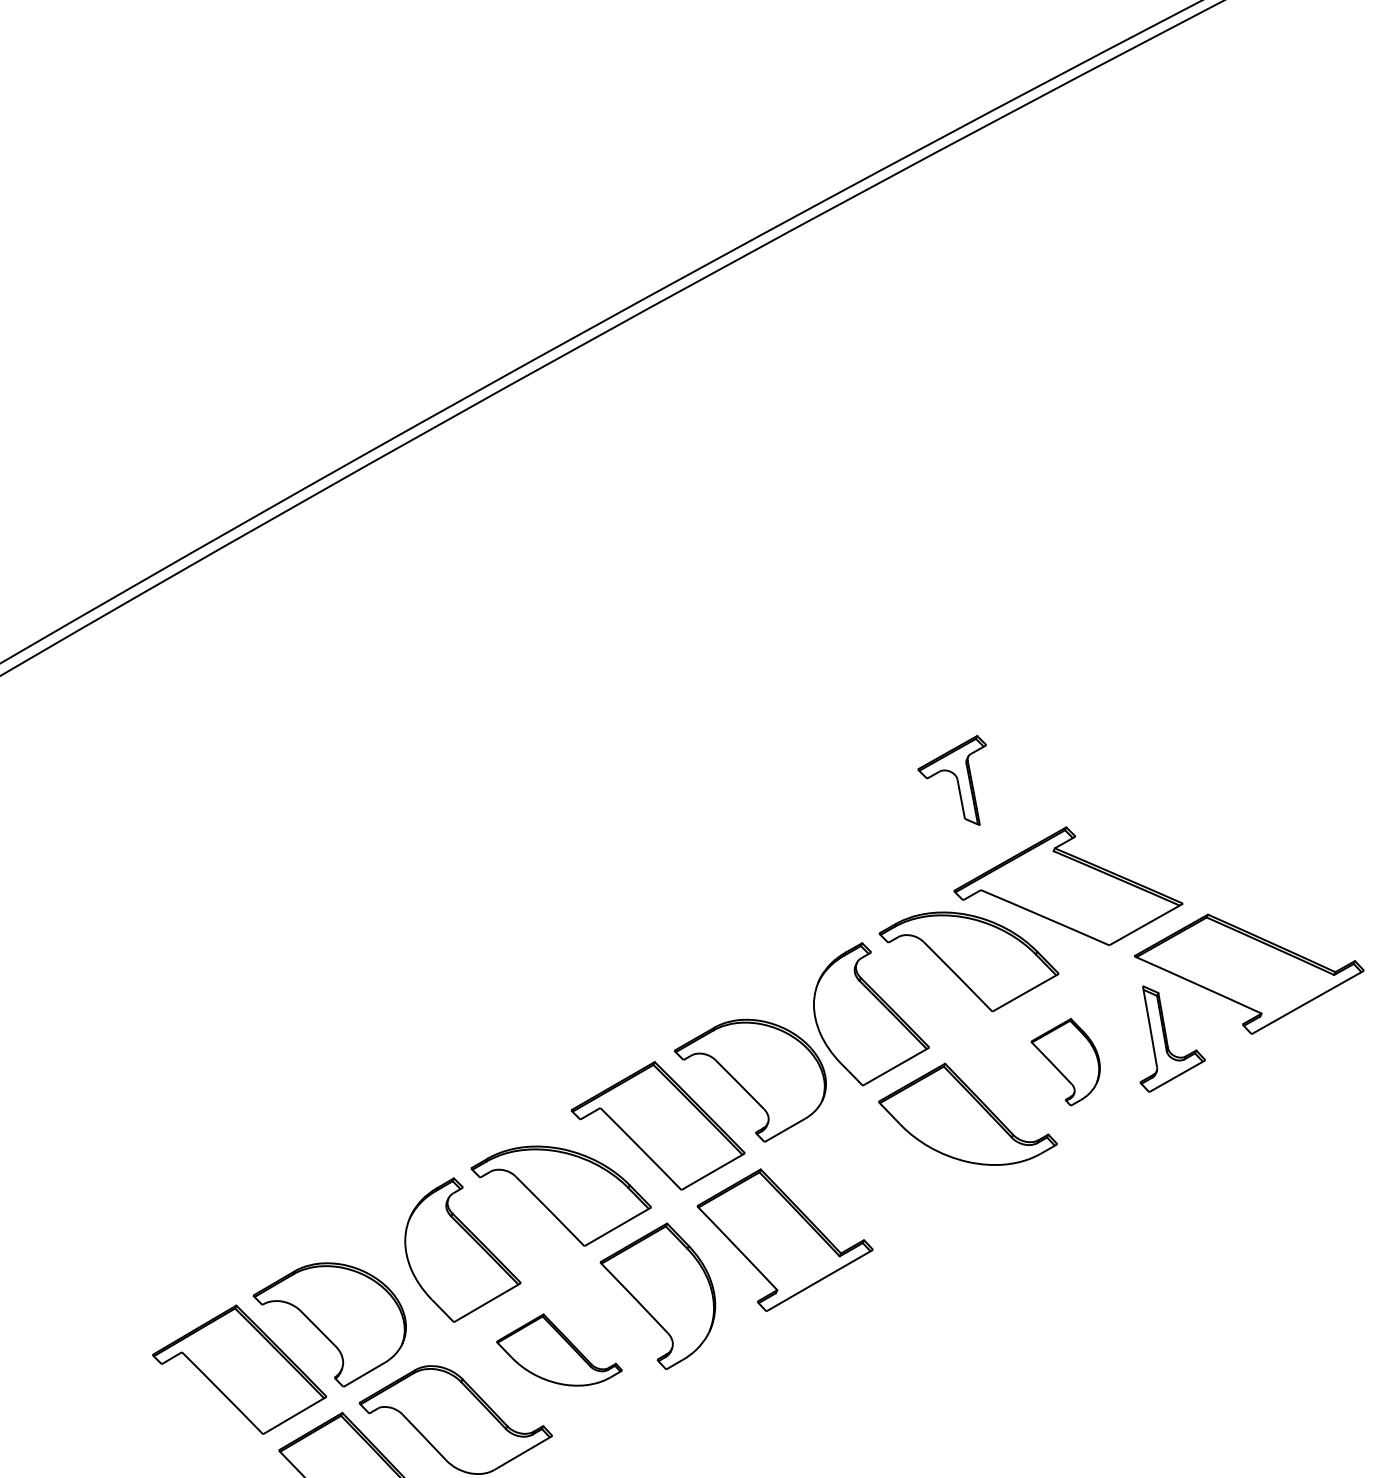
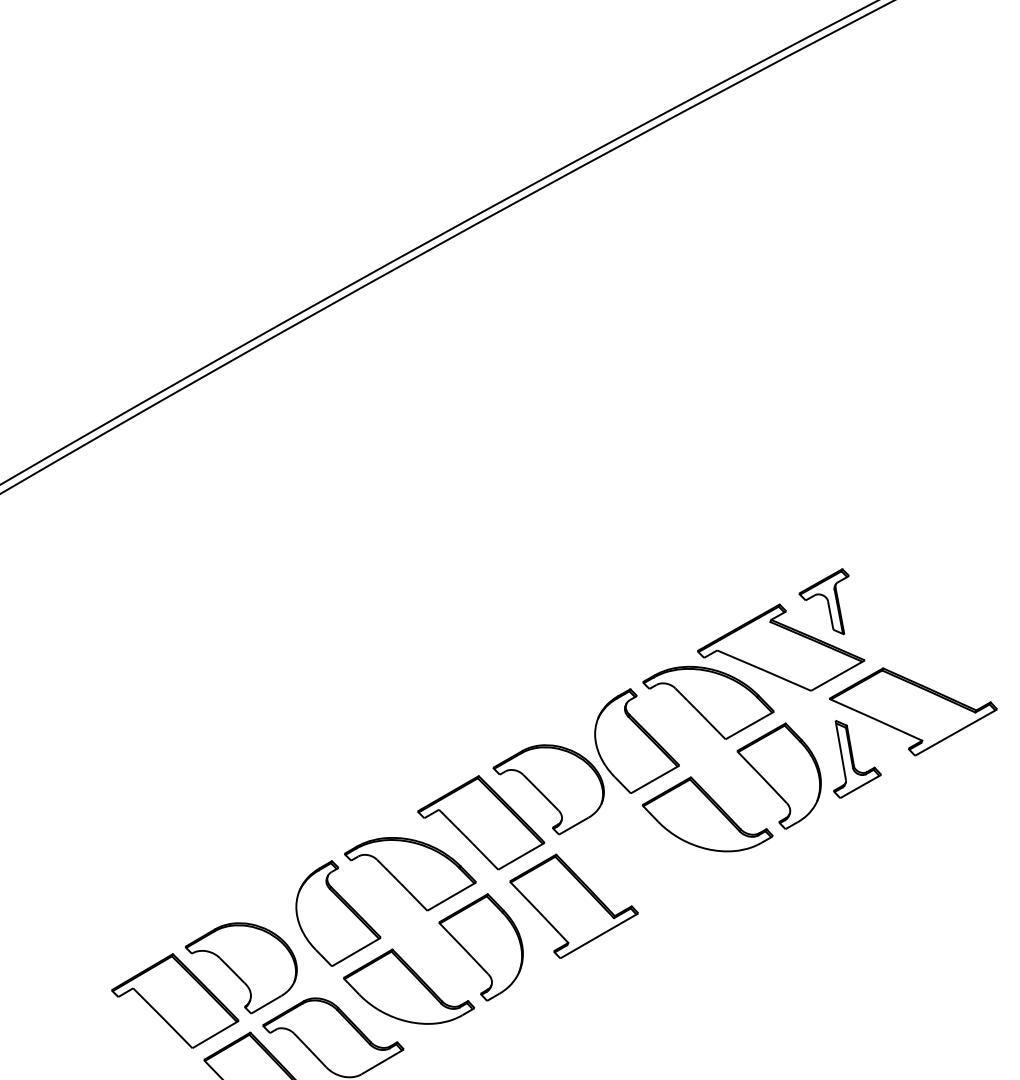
part: (951, 780) -> (823, 601), moved
part: (1065, 1062) -> (779, 776), size x1.67
part: (559, 1349) -> (409, 986), size x1.43

